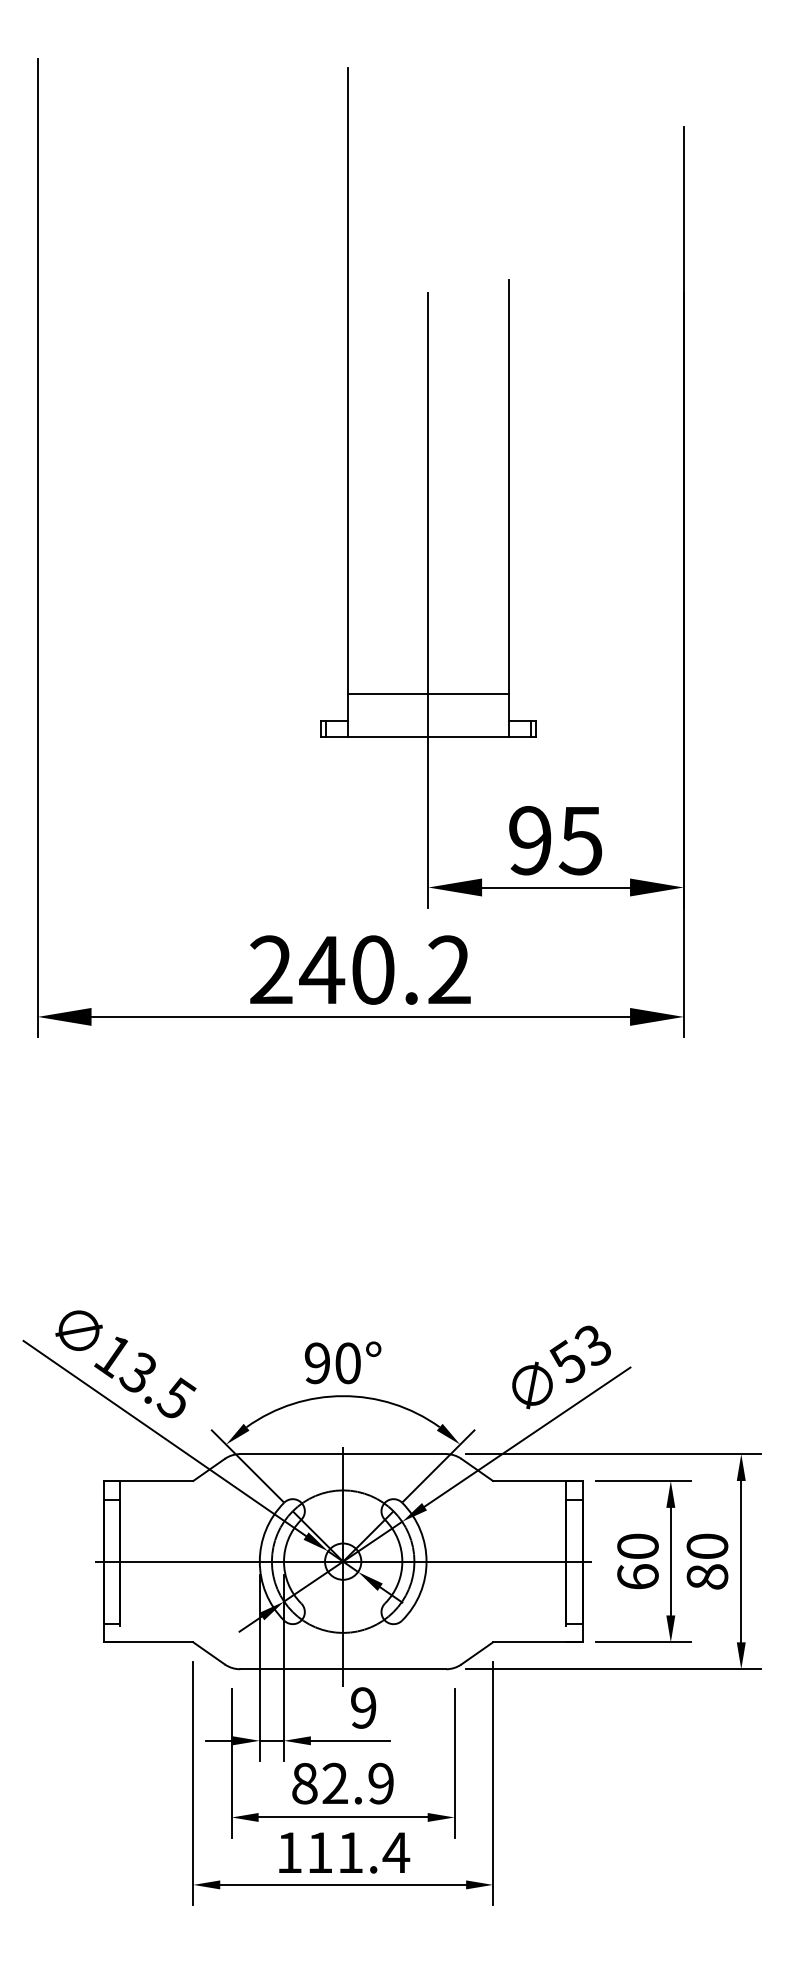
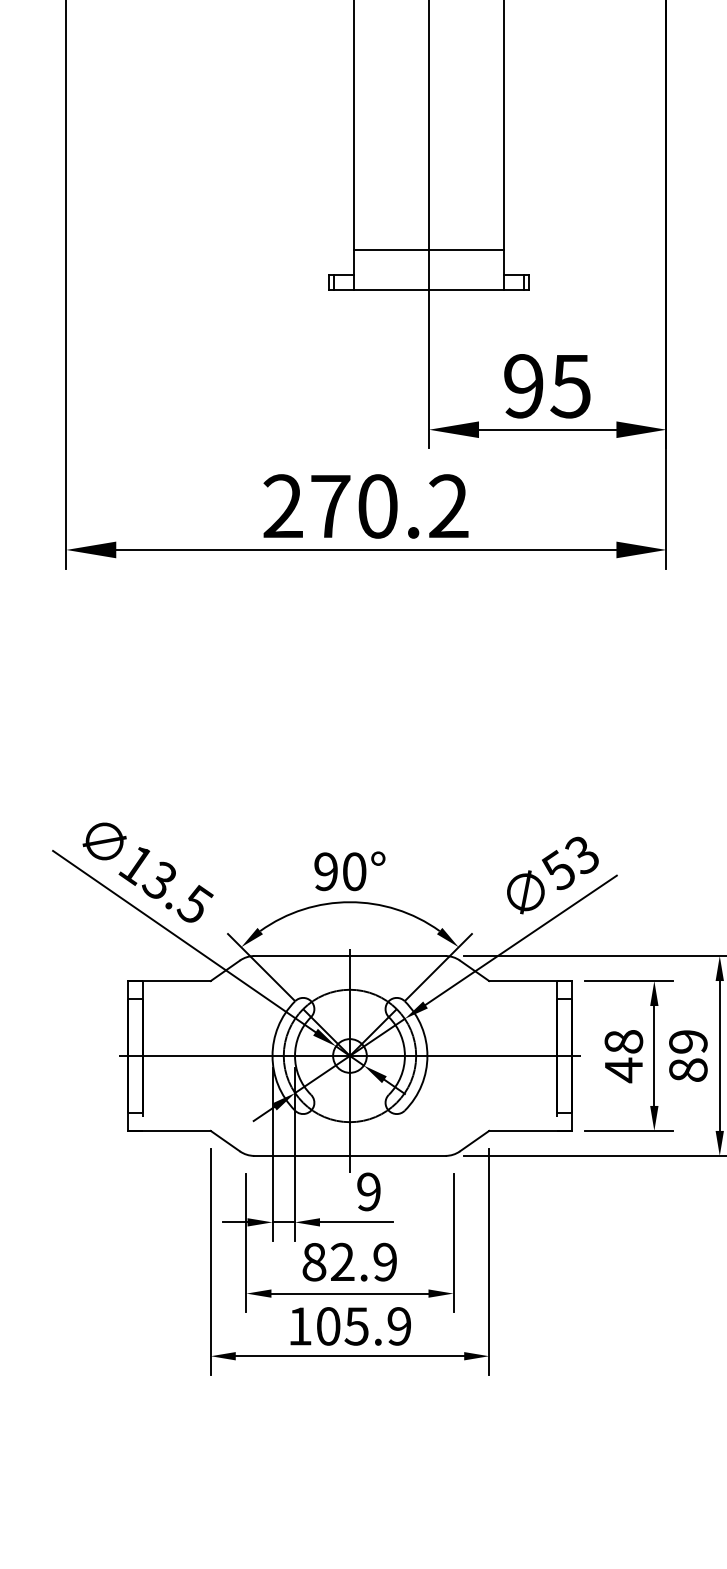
text: (322, 969) -> (330, 505), 240.2 -> 270.2
text: (707, 1546) -> (688, 1041), 80 -> 89
text: (637, 1562) -> (623, 1056), 60 -> 48
text: (358, 1852) -> (364, 1326), 111.4 -> 105.9

